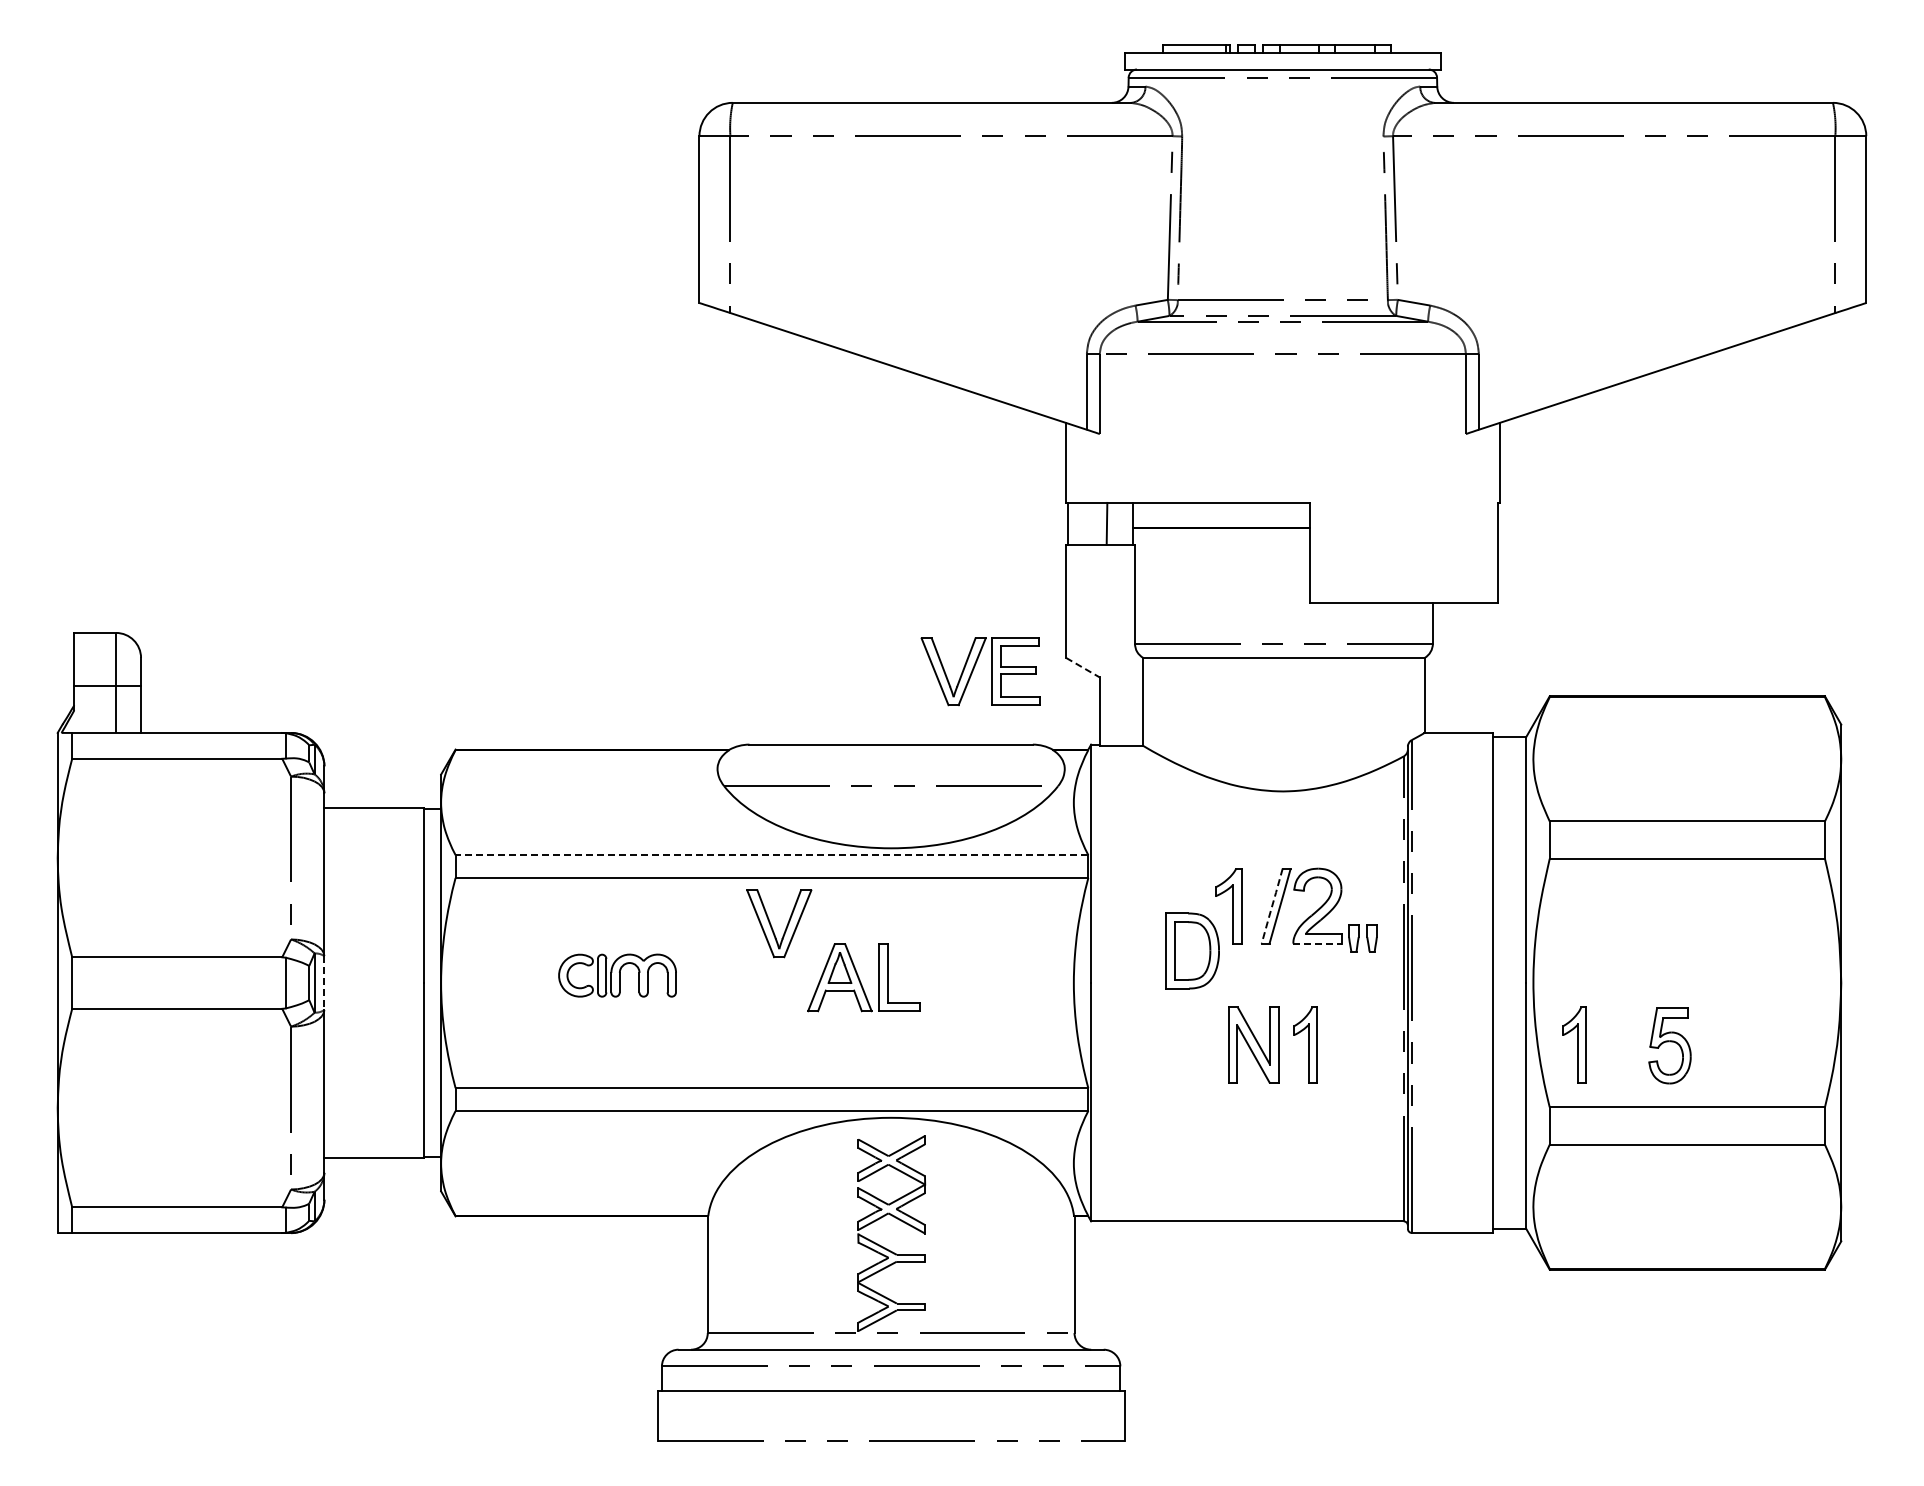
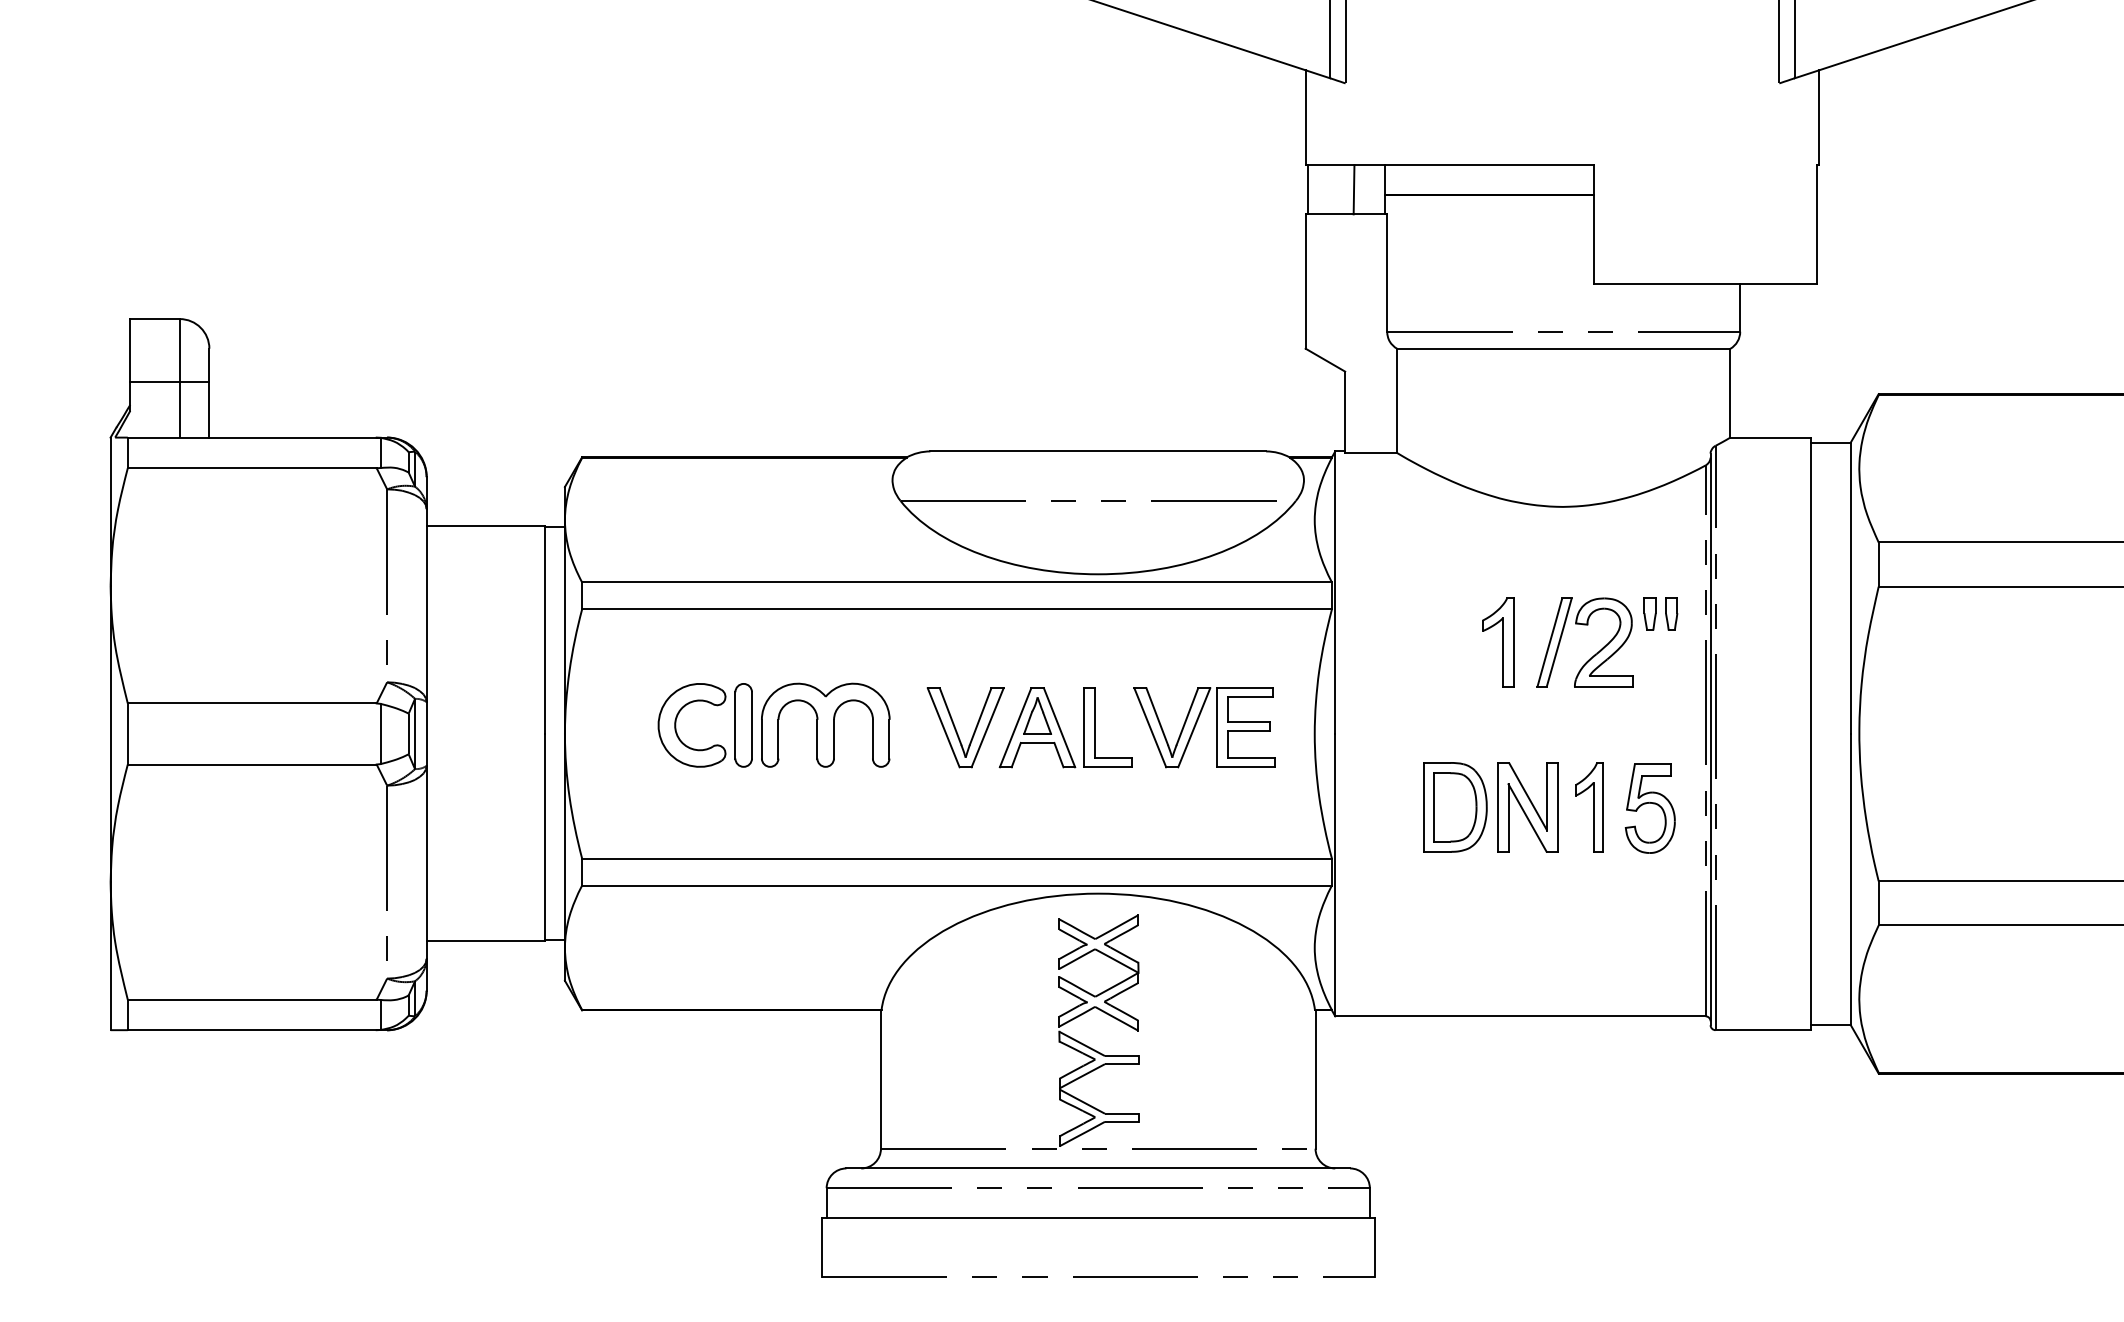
line: (1083, 667) -> (1326, 360), dashed -> solid
part: (974, 669) -> (1197, 725), moved
line: (771, 855) -> (956, 582), dashed -> solid
line: (1272, 906) -> (1550, 643), dashed -> solid
part: (786, 925) -> (974, 729), moved
part: (1362, 938) -> (1660, 614), moved
line: (1317, 943) -> (1603, 687), dashed -> solid
part: (1192, 950) -> (1455, 806), moved
part: (617, 975) -> (773, 725), size x1.67
line: (324, 983) -> (426, 734), dashed -> solid
part: (1574, 1044) -> (1908, 806), removed
part: (1669, 1045) -> (1649, 807), moved

